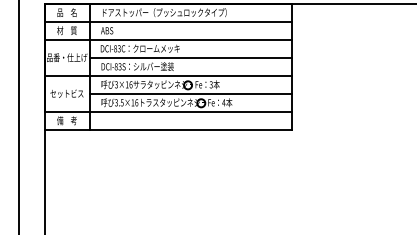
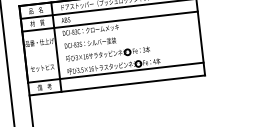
line: (190, 57) -> (127, 32), removed
line: (168, 75) -> (113, 46), removed
line: (190, 93) -> (130, 57), removed

